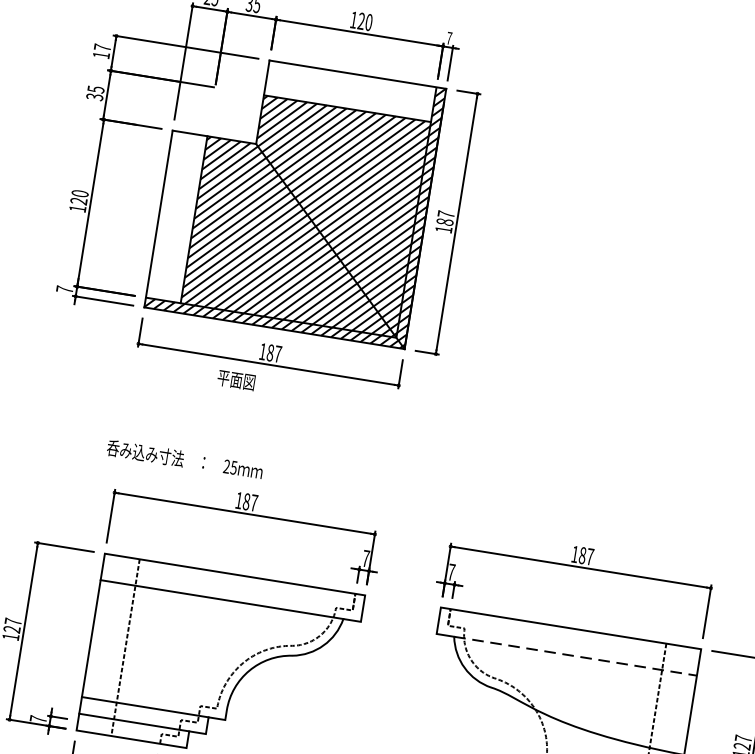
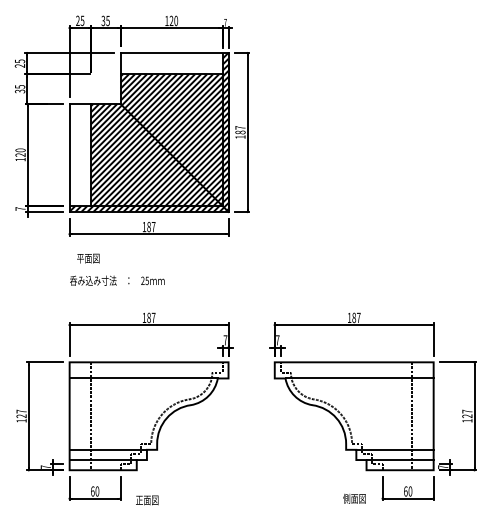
text: (101, 51) -> (19, 63), 17 -> 25
text: (236, 380) -> (88, 258), moved
text: (185, 459) -> (117, 280), moved
line: (577, 656) -> (360, 378), dashed -> solid

